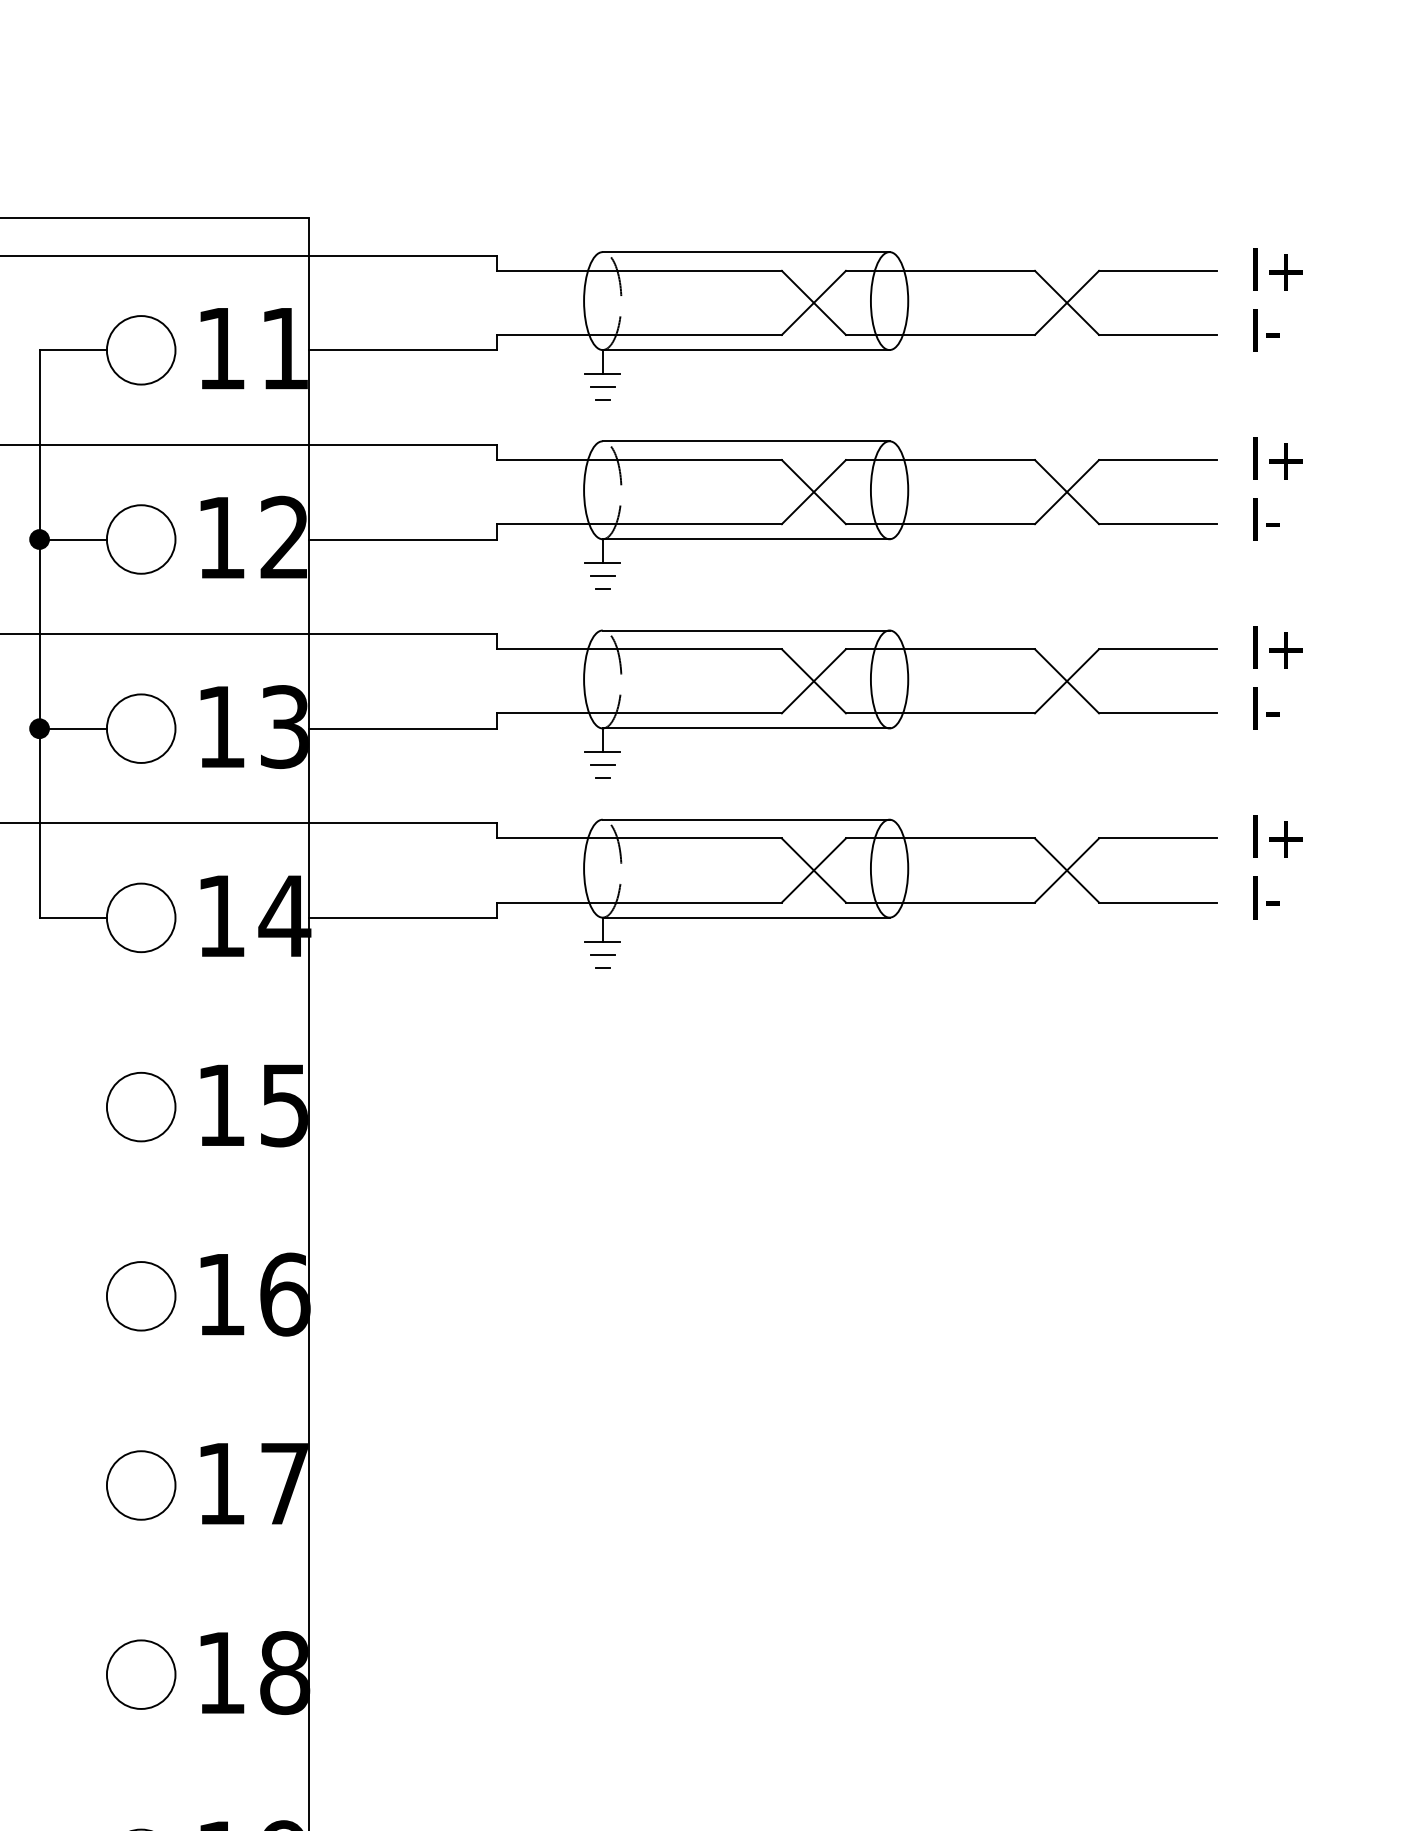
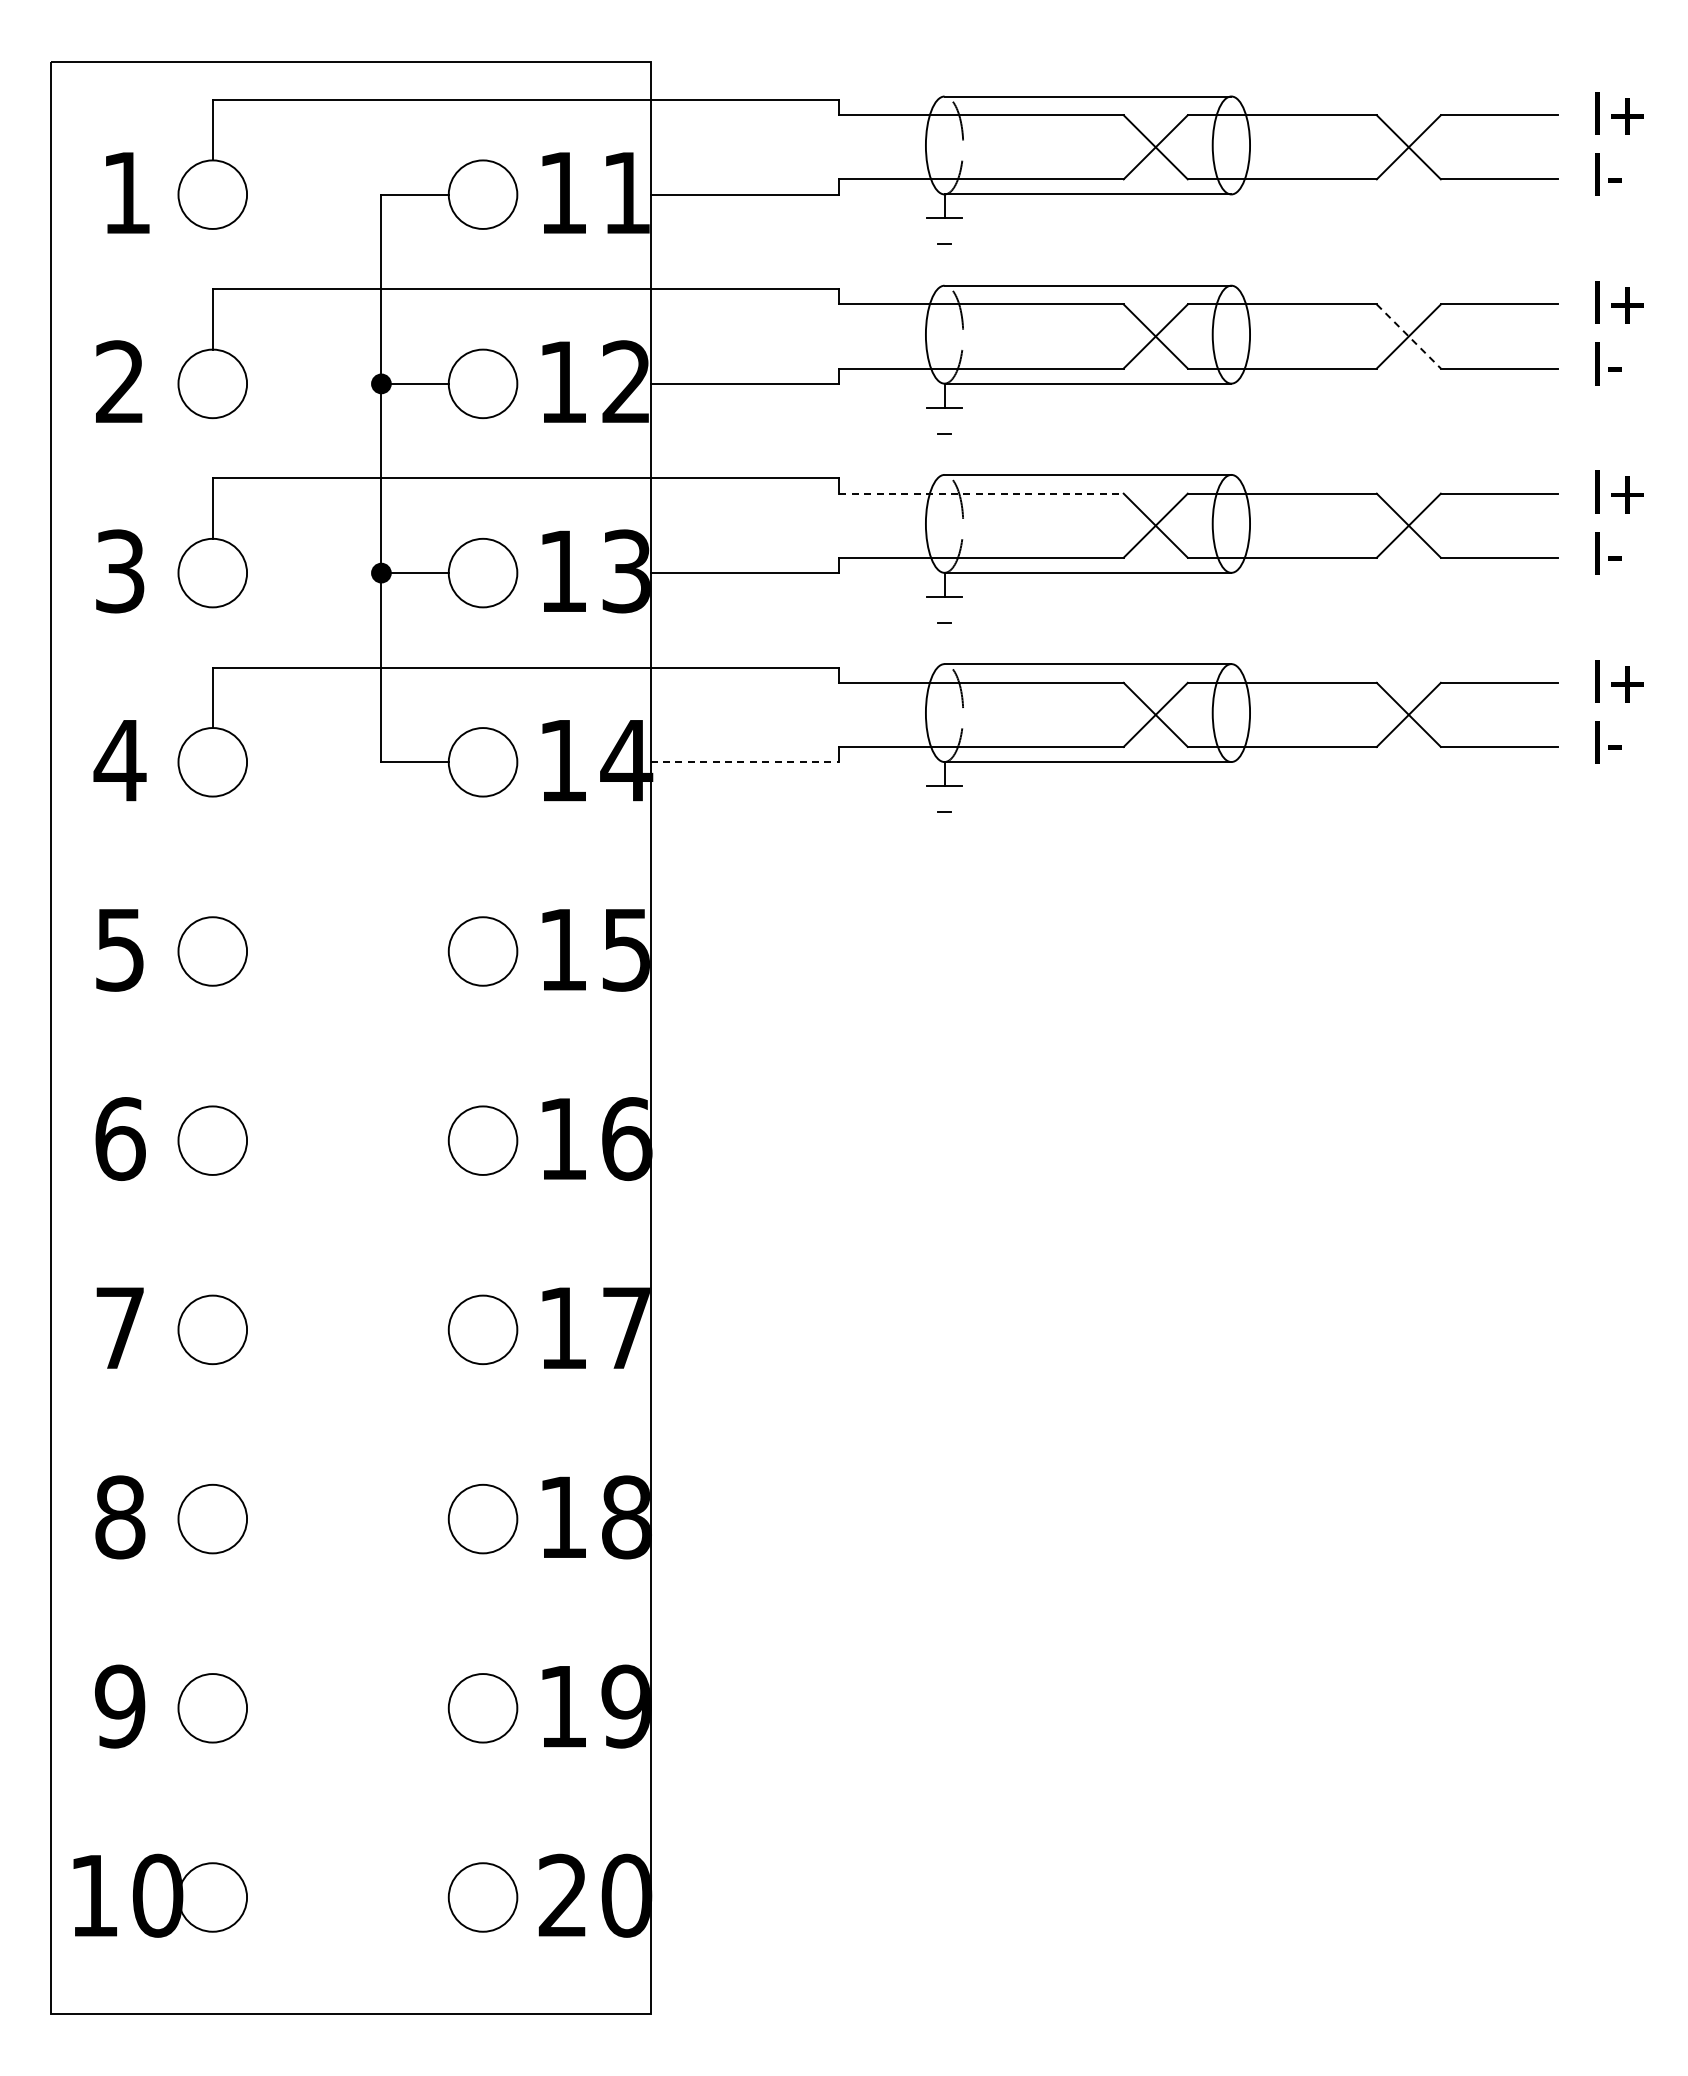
line: (602, 387) -> (944, 231), removed
line: (1067, 492) -> (1409, 336), solid -> dashed
line: (602, 576) -> (944, 420), removed
line: (640, 649) -> (982, 493), solid -> dashed
line: (602, 765) -> (944, 609), removed
line: (403, 918) -> (745, 762), solid -> dashed
line: (602, 954) -> (944, 798), removed

